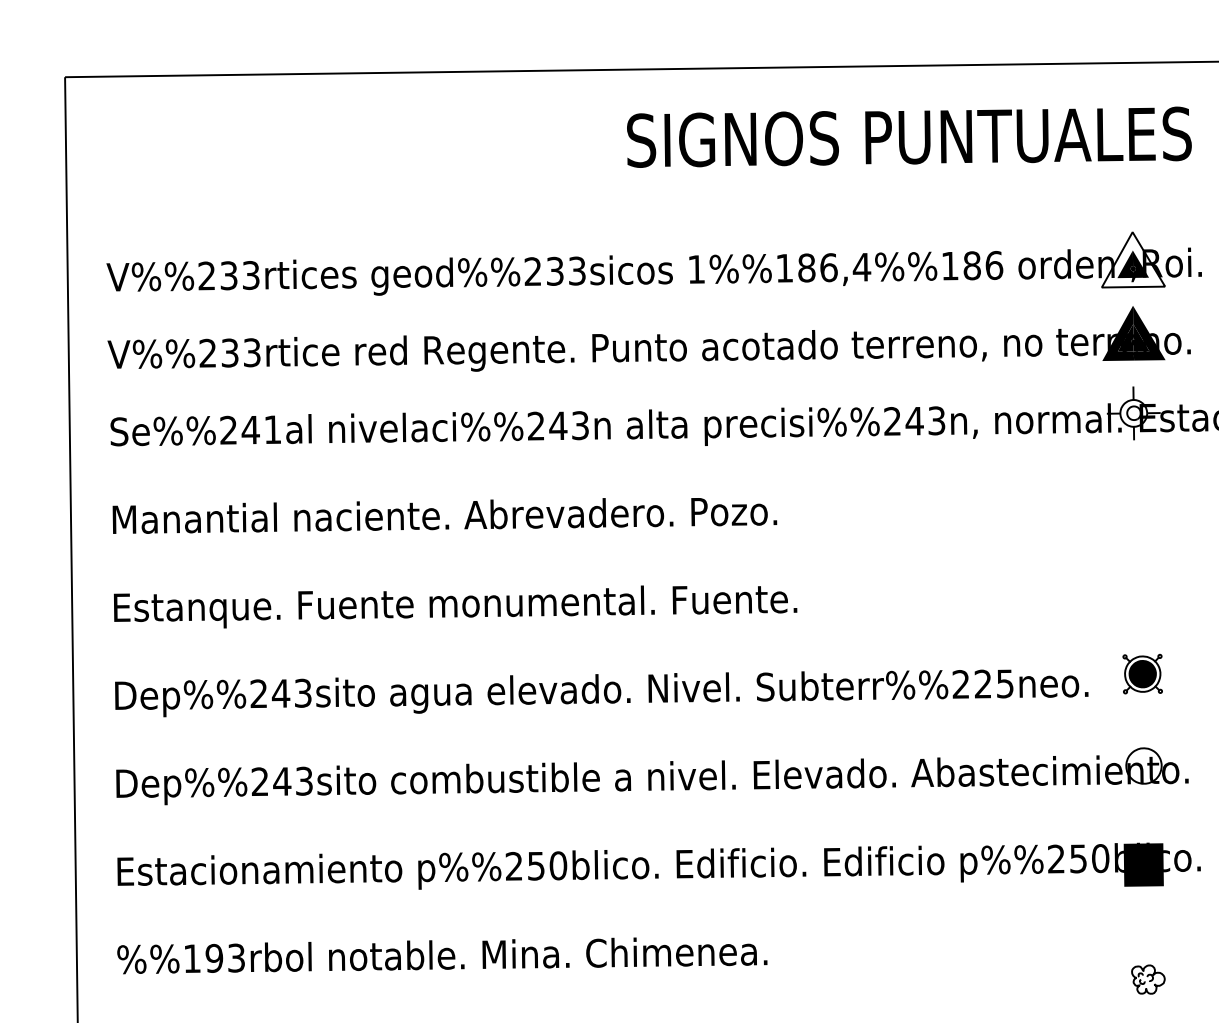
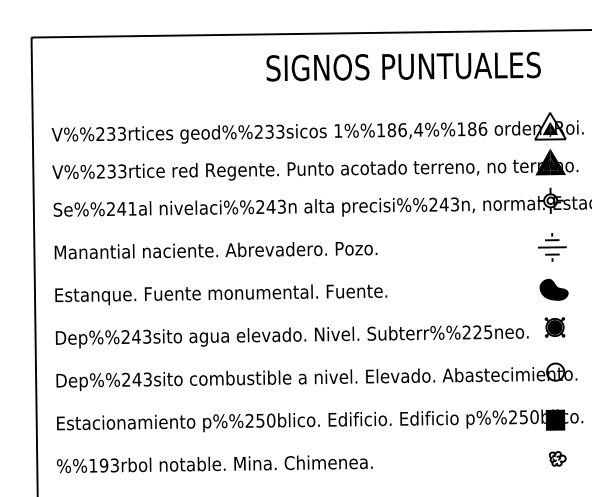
text: (909, 136) -> (403, 66), moved
part: (1137, 509) -> (552, 247), added
part: (1139, 595) -> (553, 289), added
part: (1147, 978) -> (557, 458), moved

